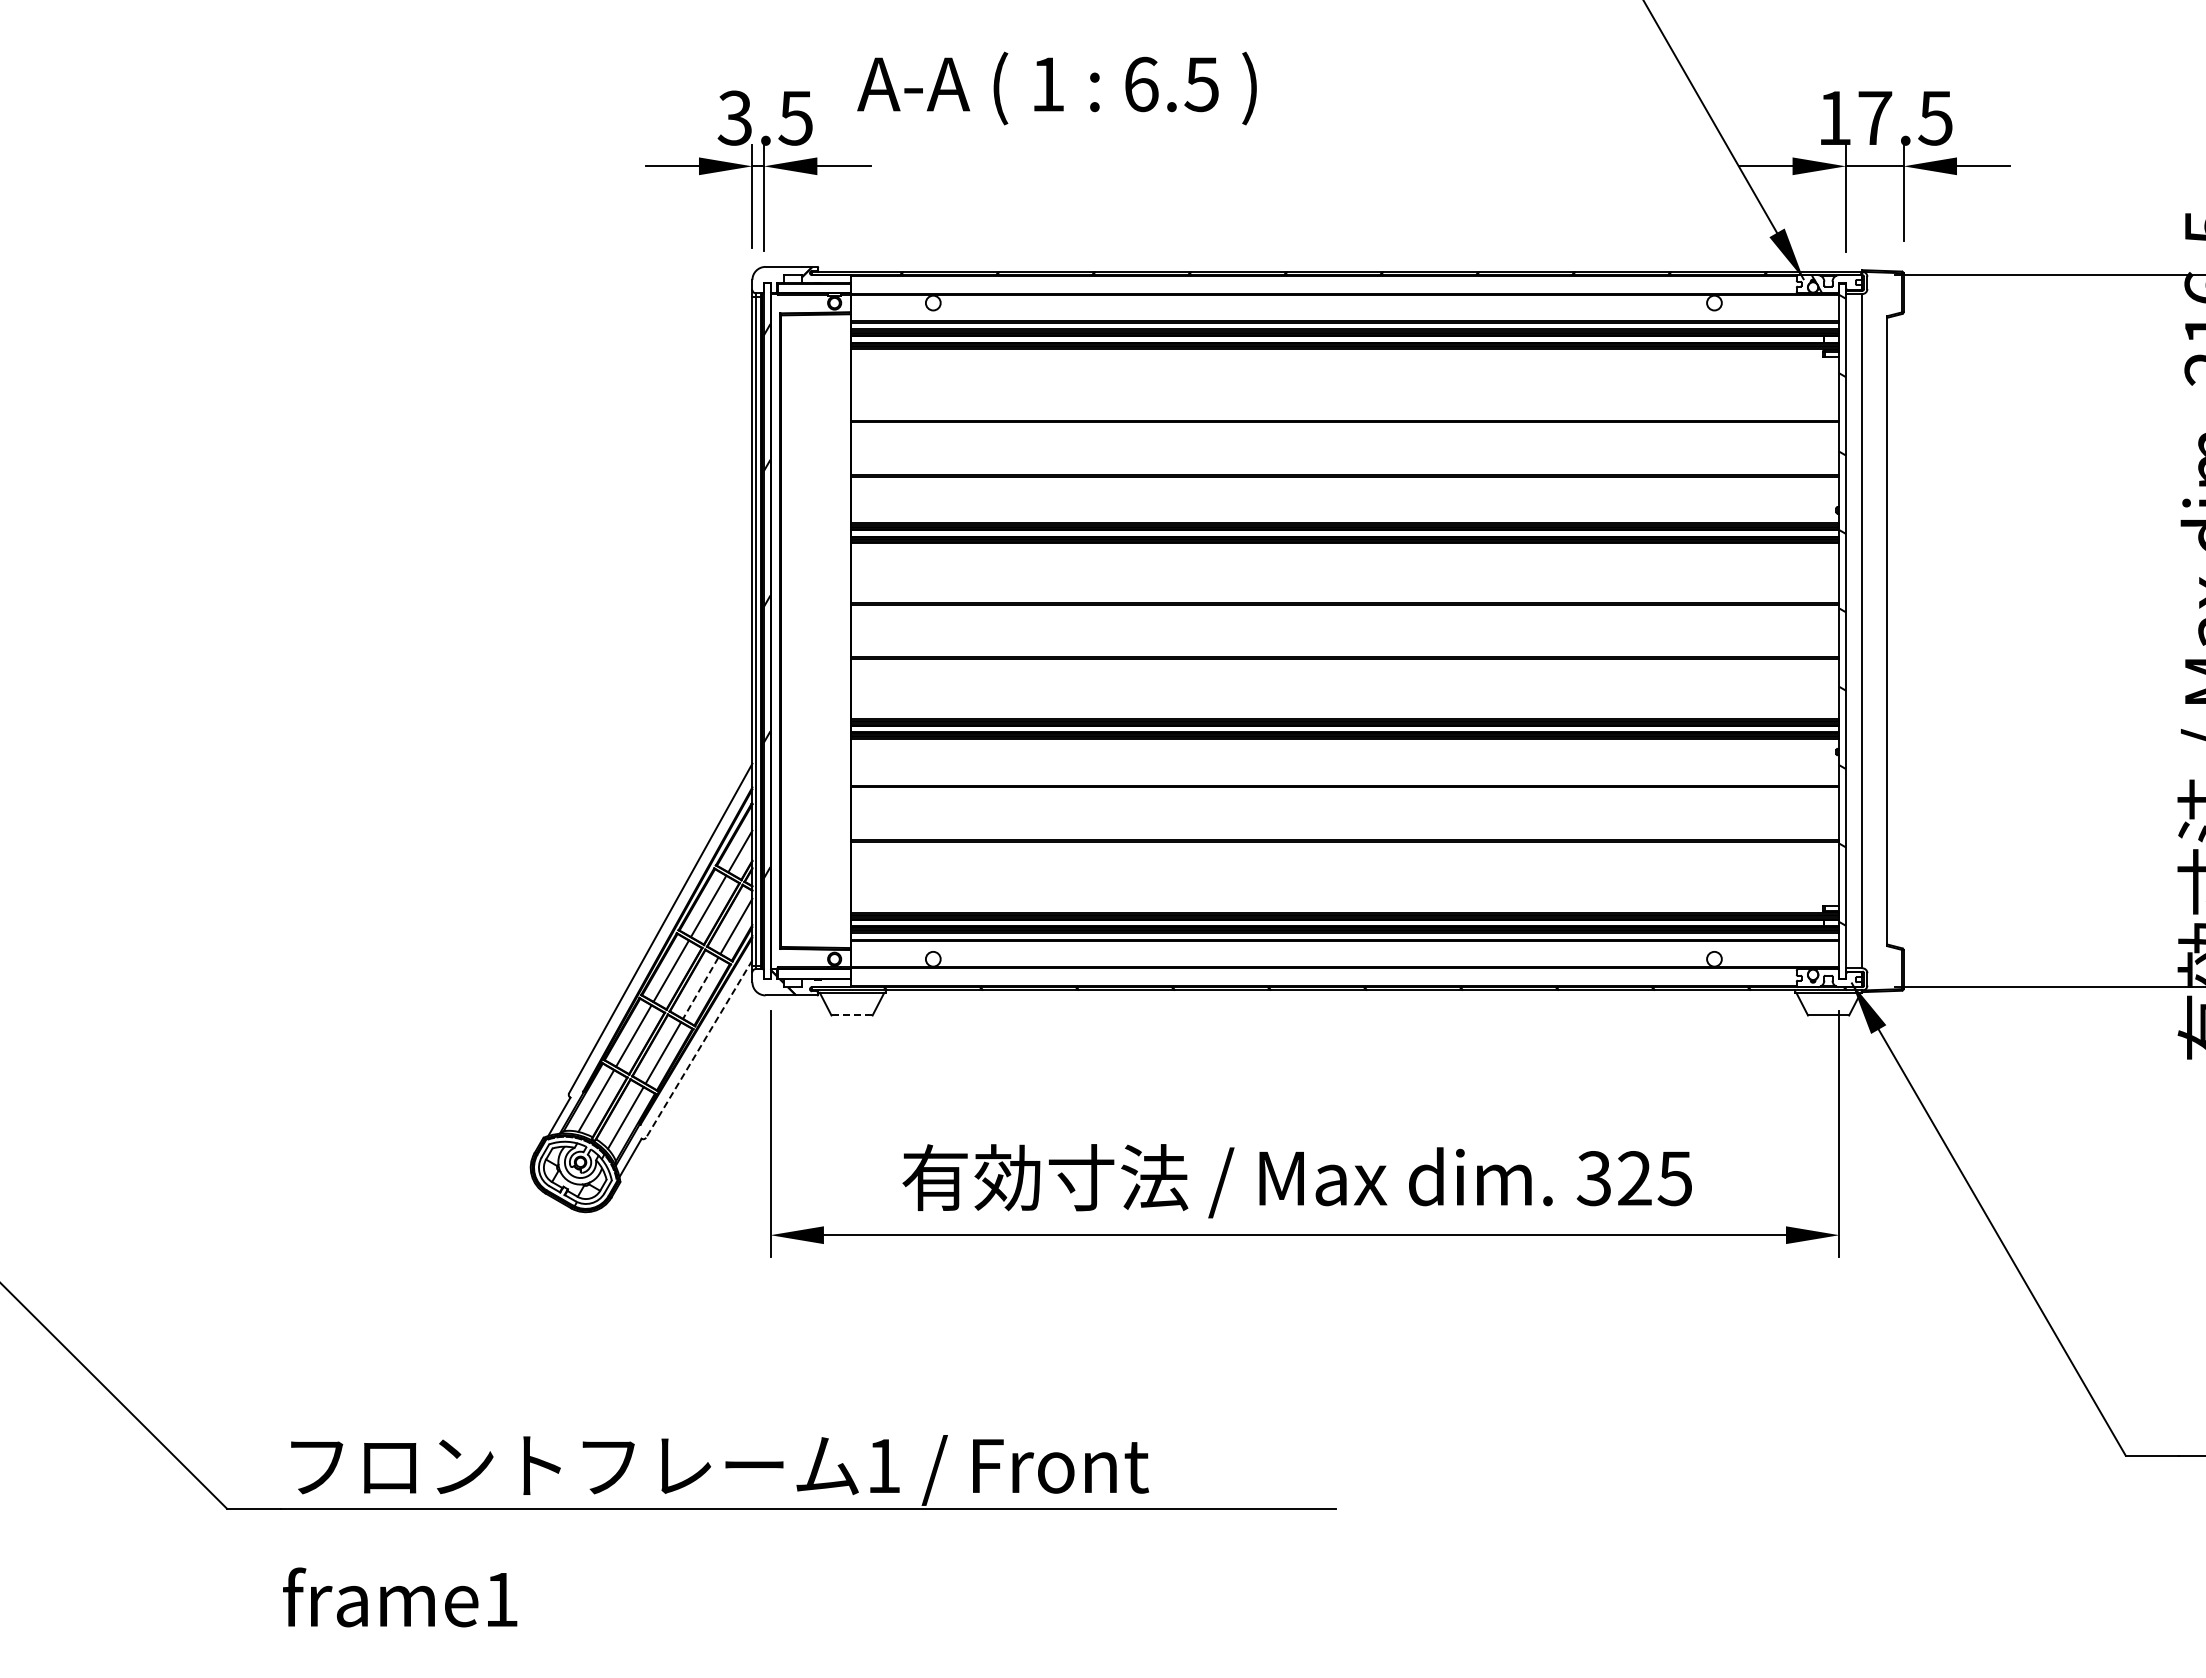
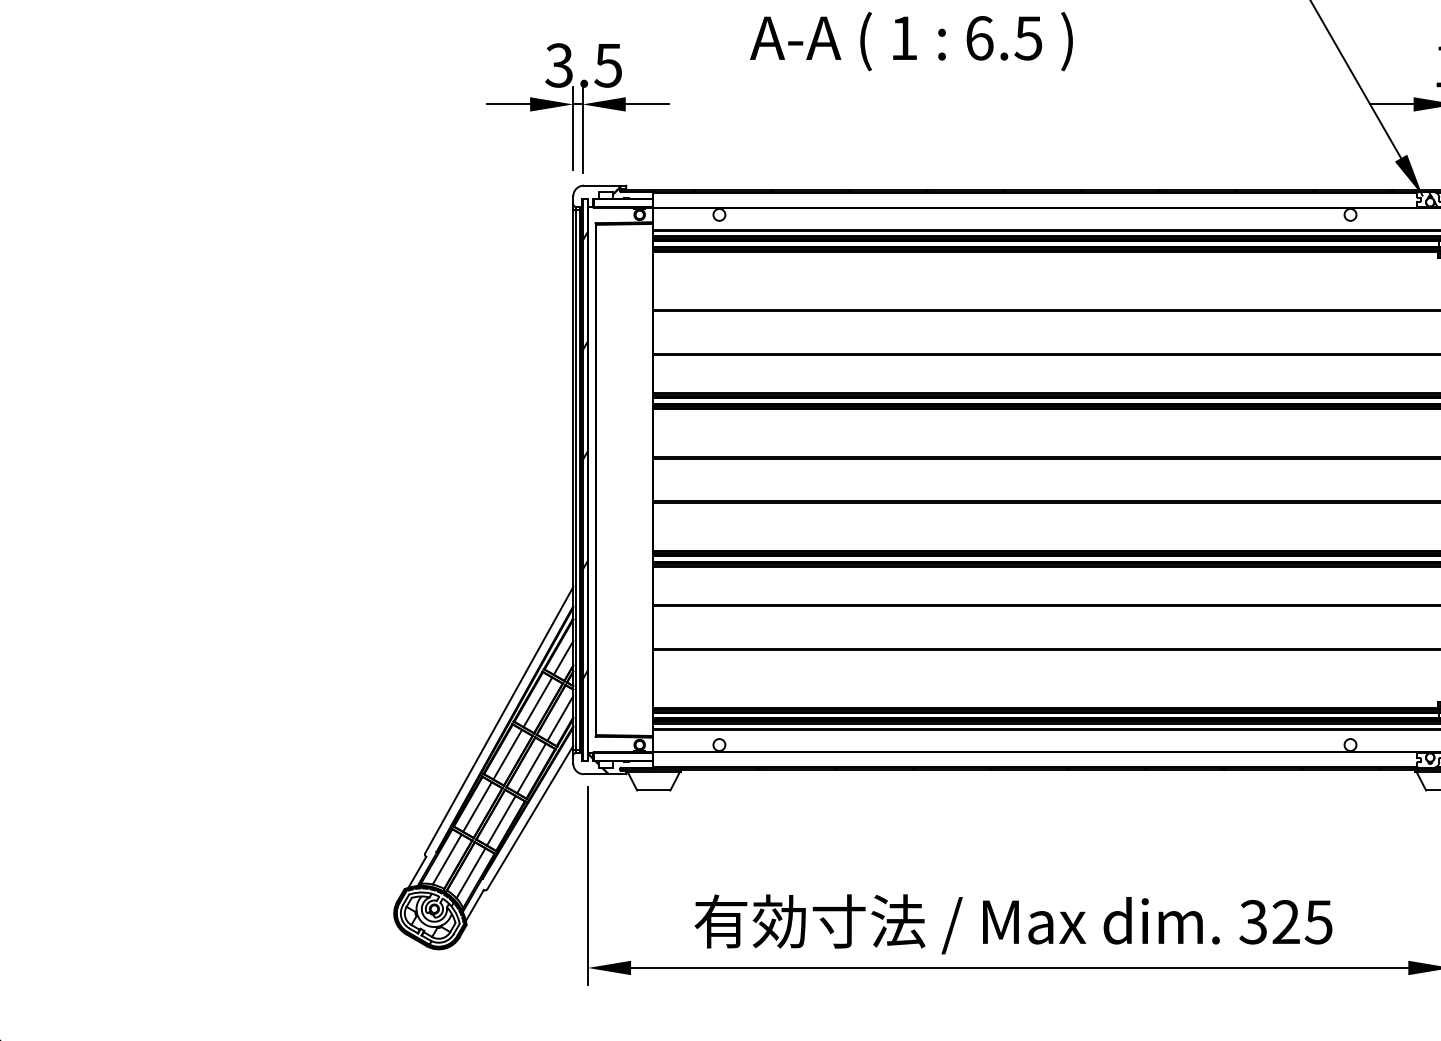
text: (1056, 88) -> (911, 41), moved
line: (700, 988) -> (531, 768), dashed -> solid
line: (852, 1015) -> (654, 790), dashed -> solid
line: (699, 1049) -> (530, 817), dashed -> solid

